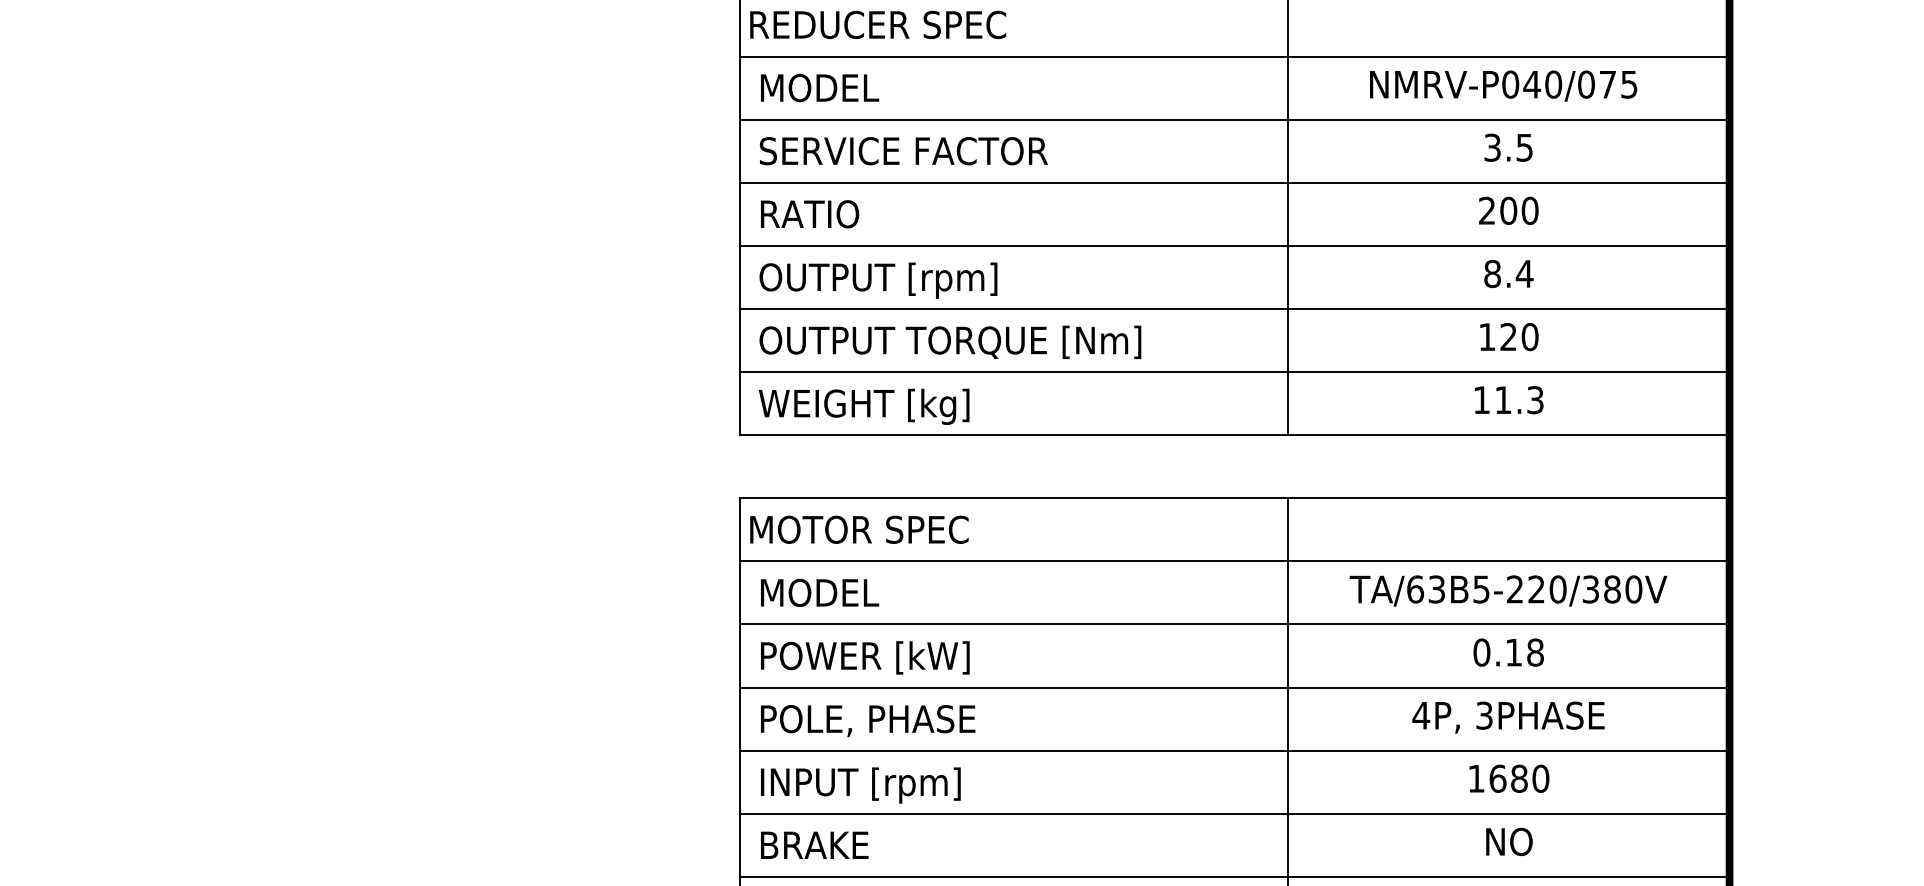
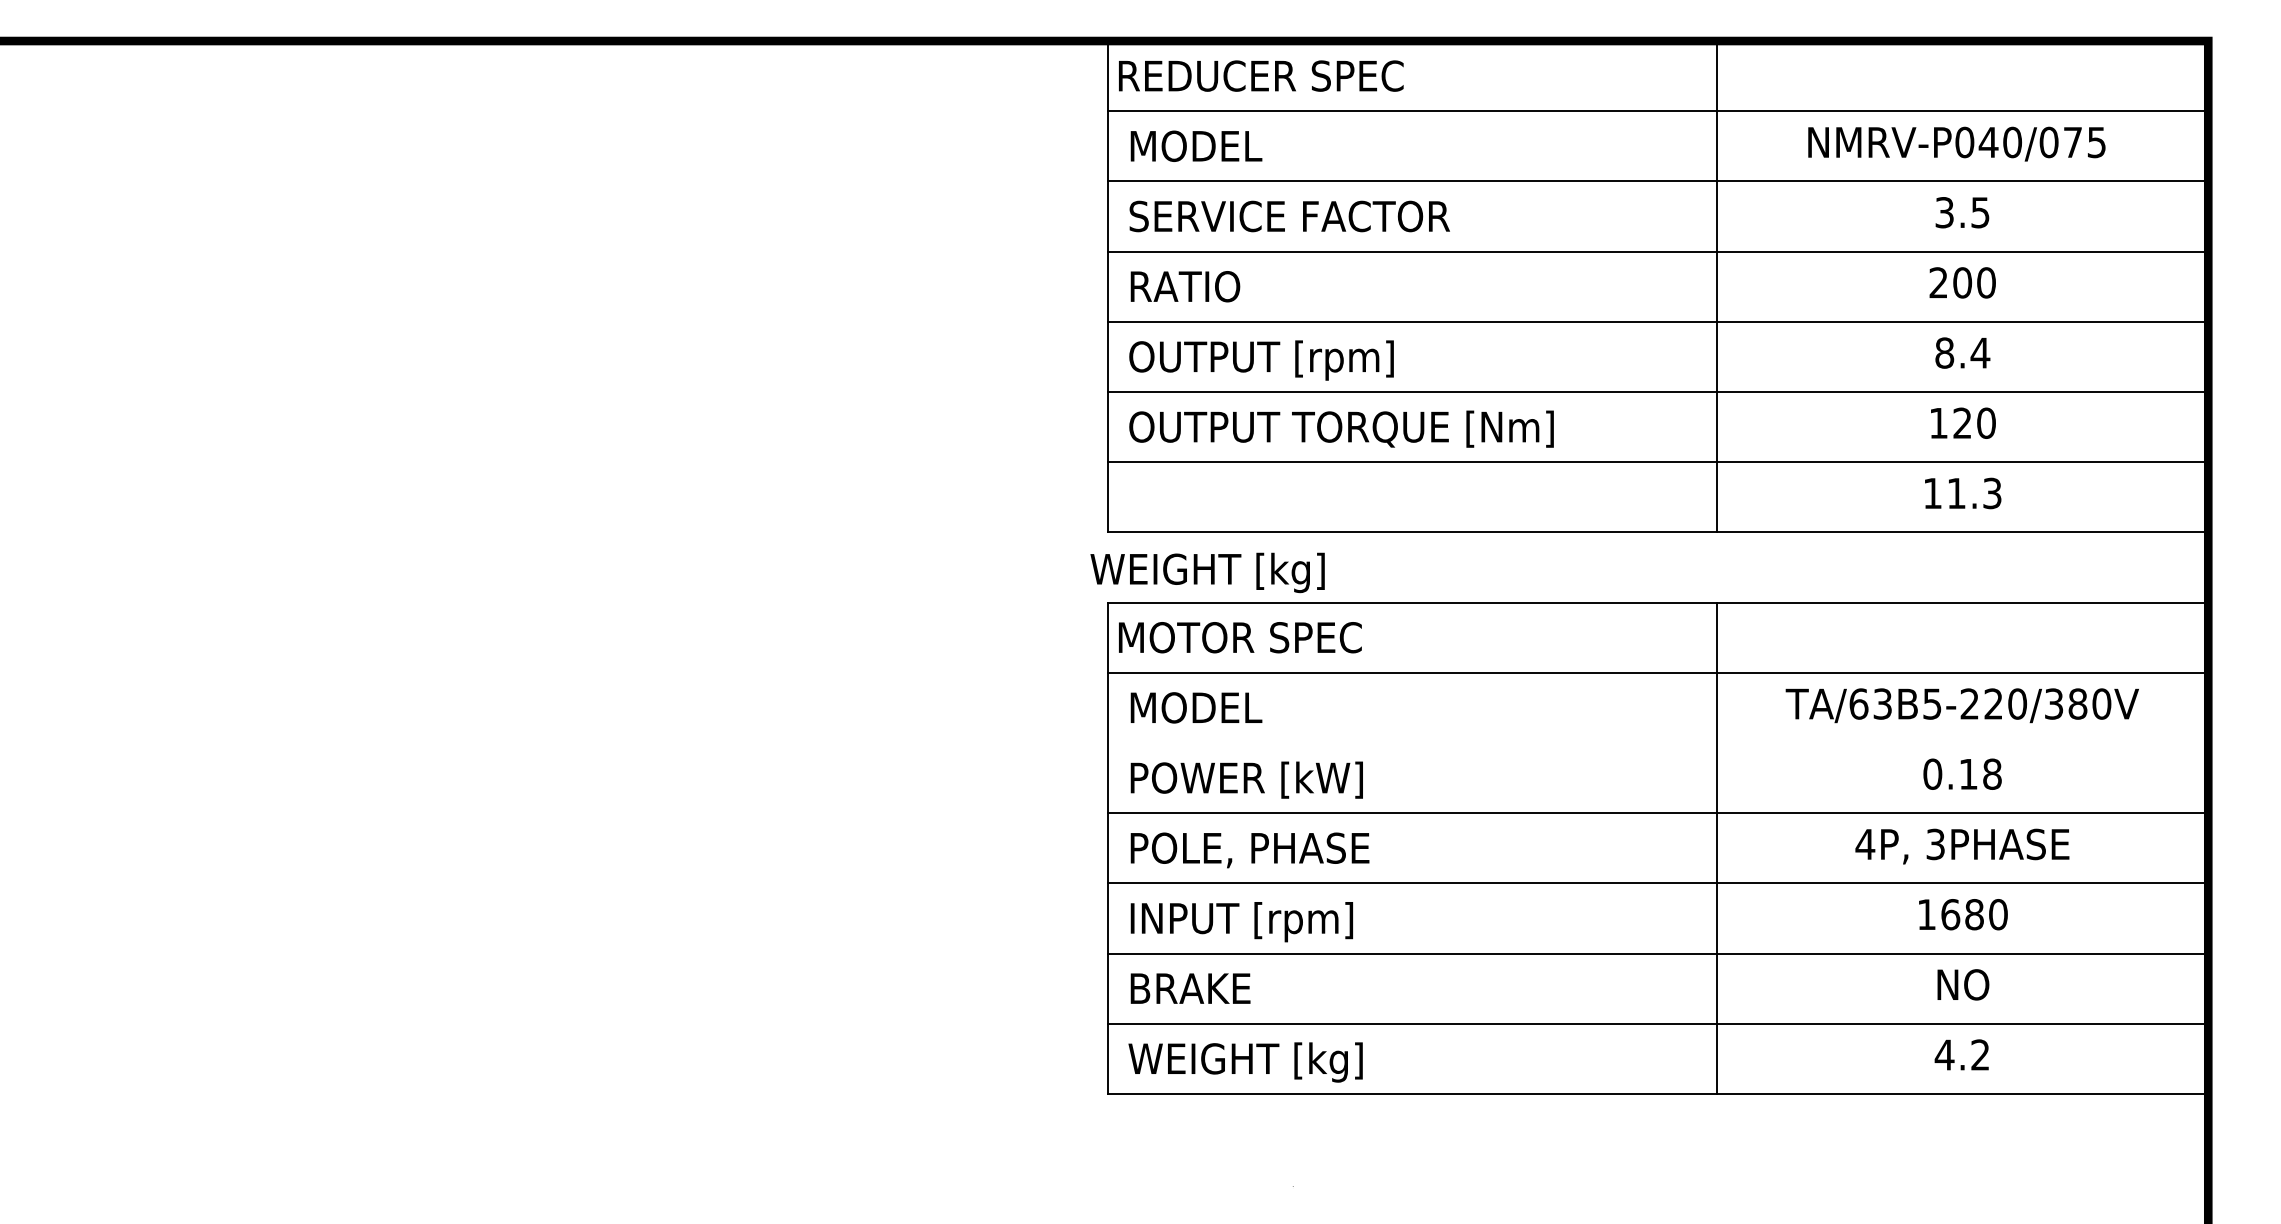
text: (864, 406) -> (1207, 572), moved
line: (1234, 624) -> (1657, 742), removed

